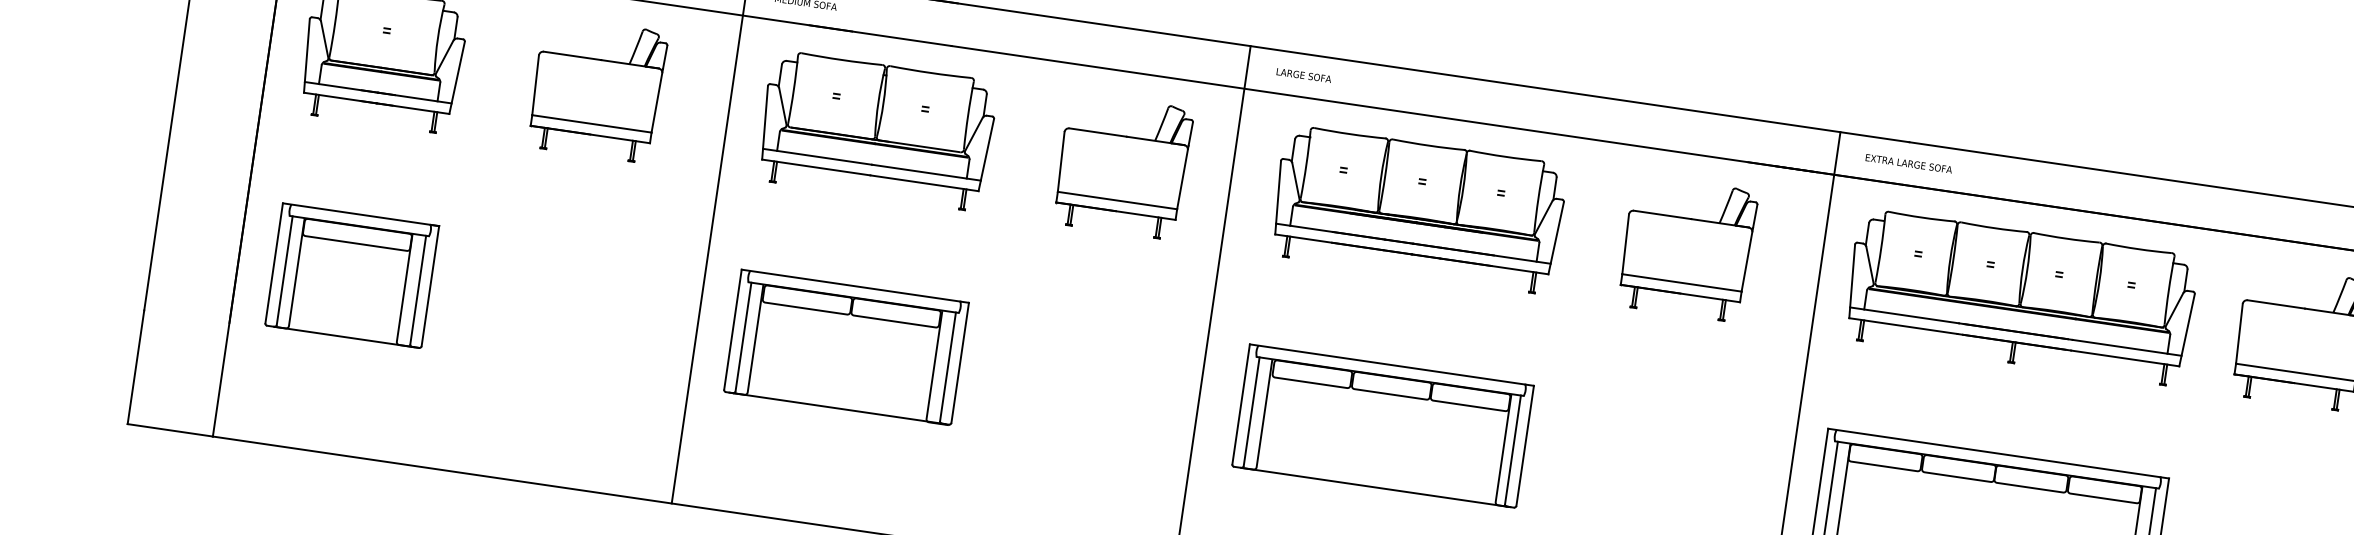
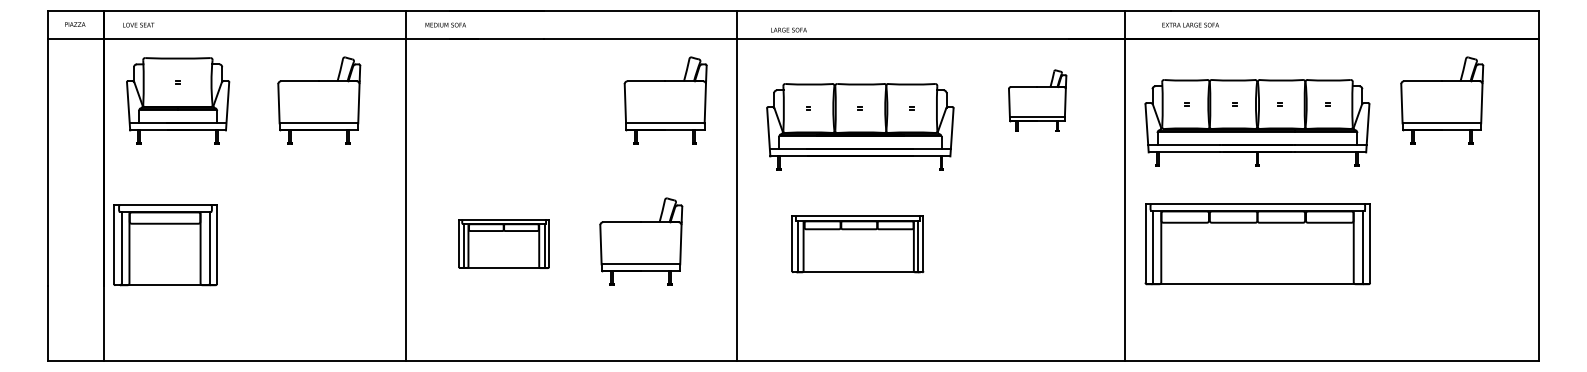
text: (1303, 74) -> (788, 29), moved
part: (876, 130) -> (503, 100), removed
text: (1908, 162) -> (1190, 24), moved
part: (1418, 209) -> (860, 126), moved
part: (1687, 248) -> (1037, 100), size x0.7
part: (352, 276) -> (165, 245), moved
part: (2020, 296) -> (1257, 122), moved
part: (845, 347) -> (503, 243), size x0.6
part: (1055, 374) -> (641, 241), added
part: (1382, 426) -> (857, 244), size x0.7

